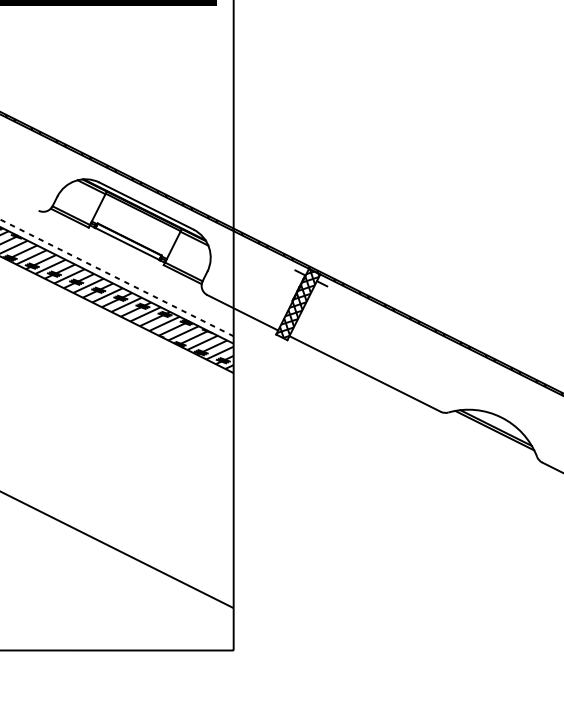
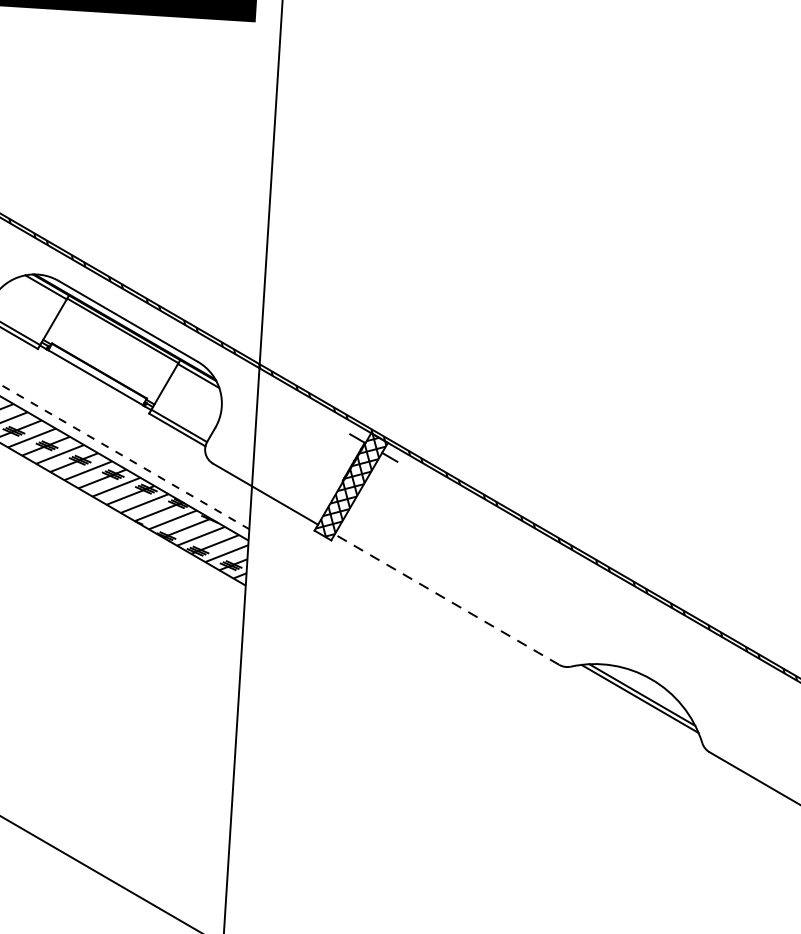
line: (365, 373) -> (447, 598), solid -> dashed

